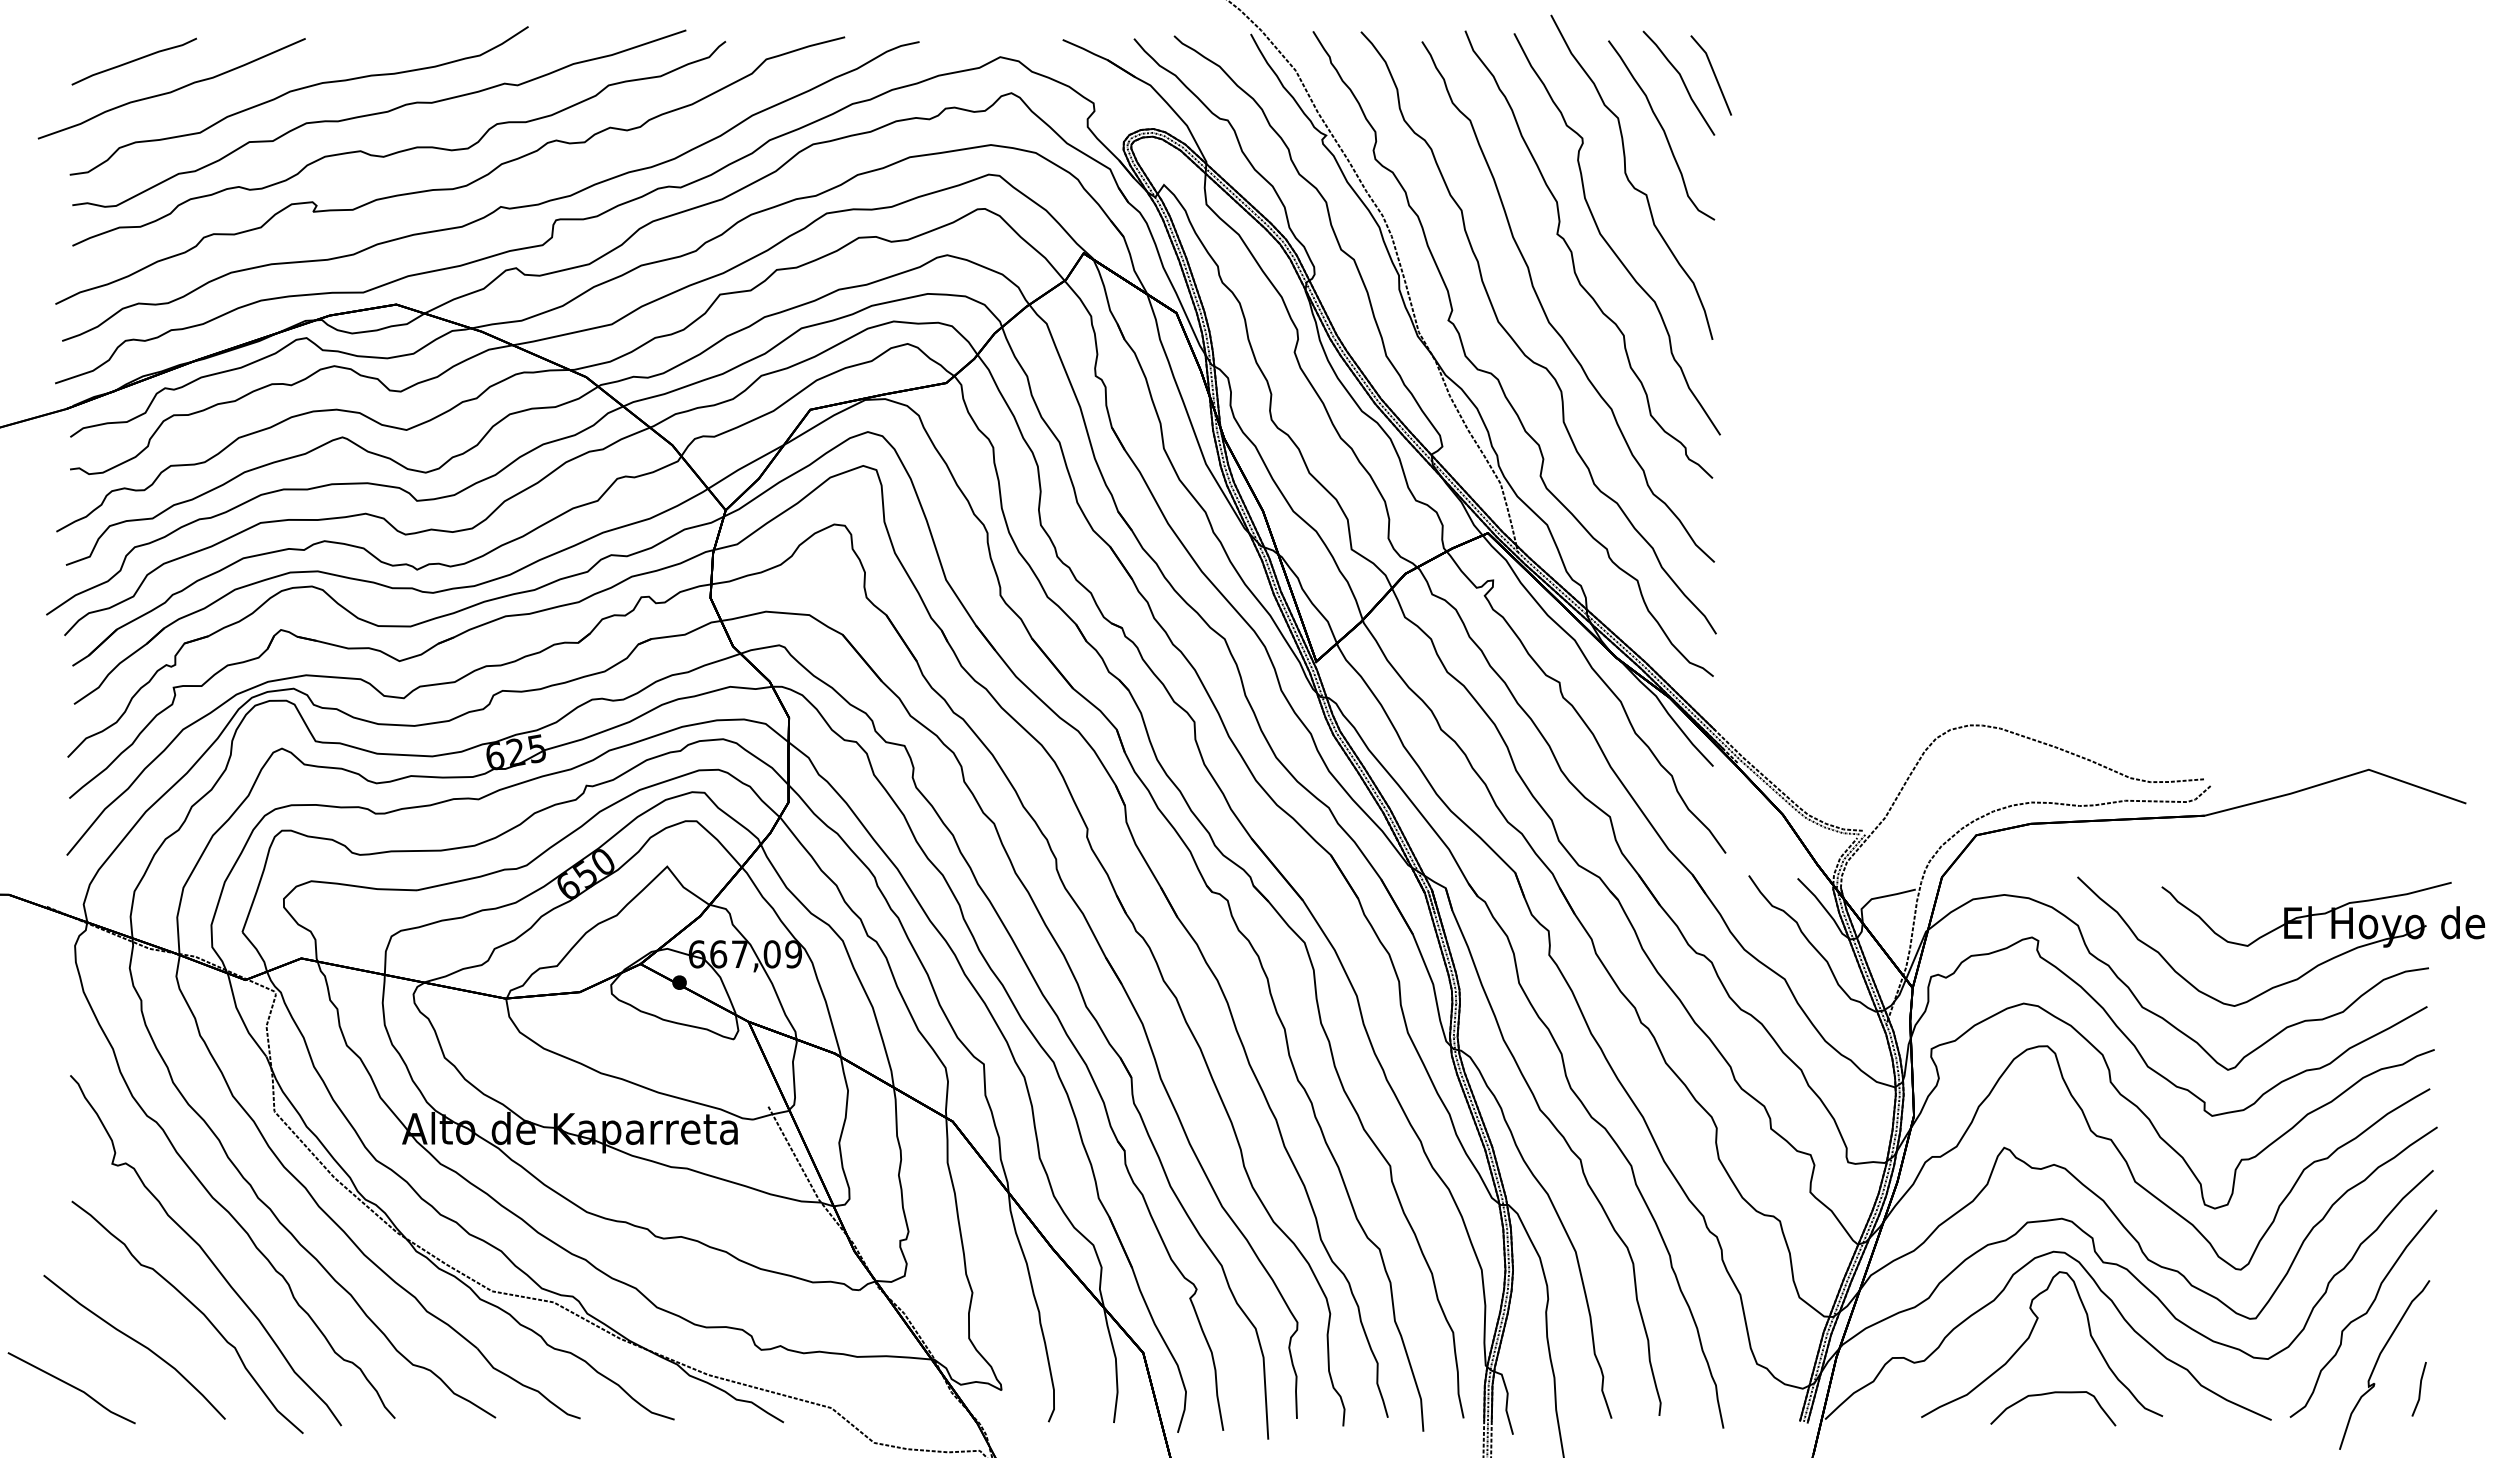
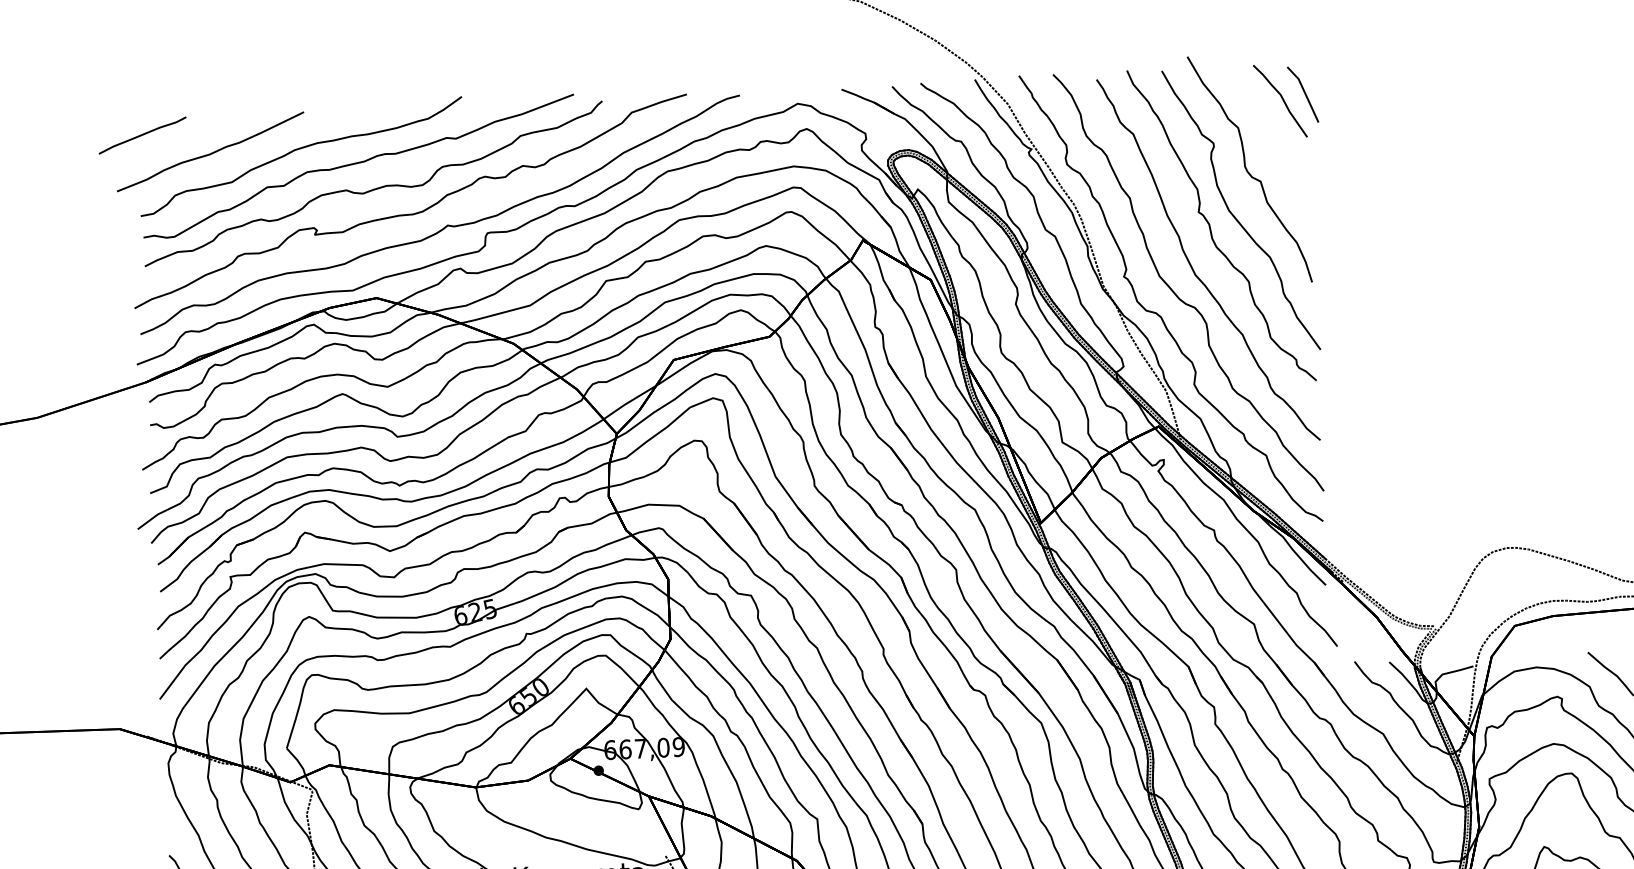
curve: (133, 61) -> (142, 135), moved
curve: (1662, 130) -> (1270, 135), removed

